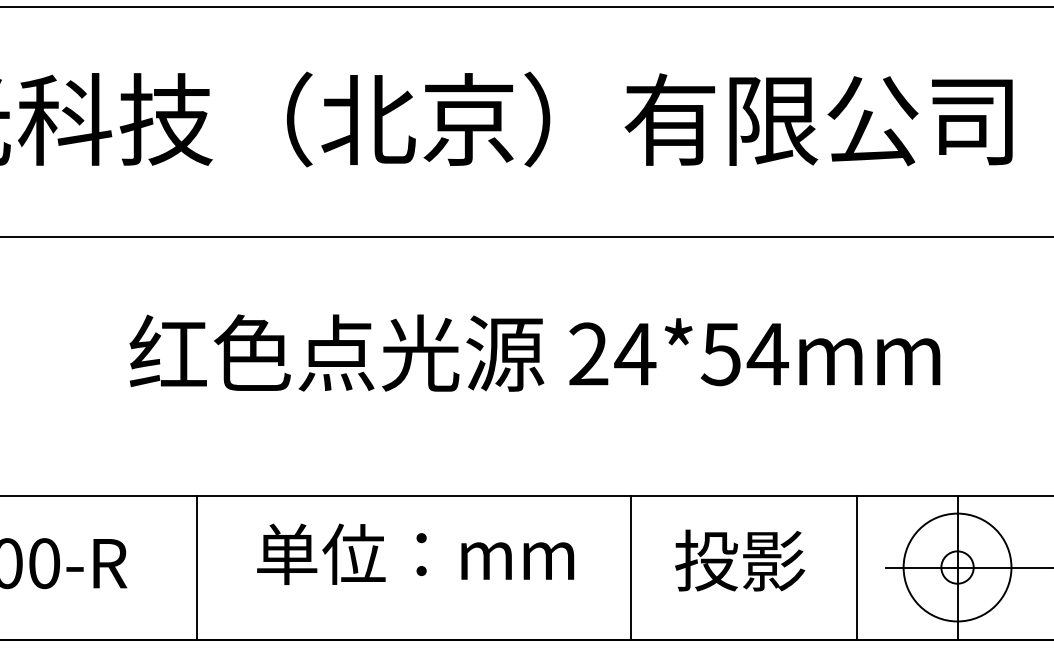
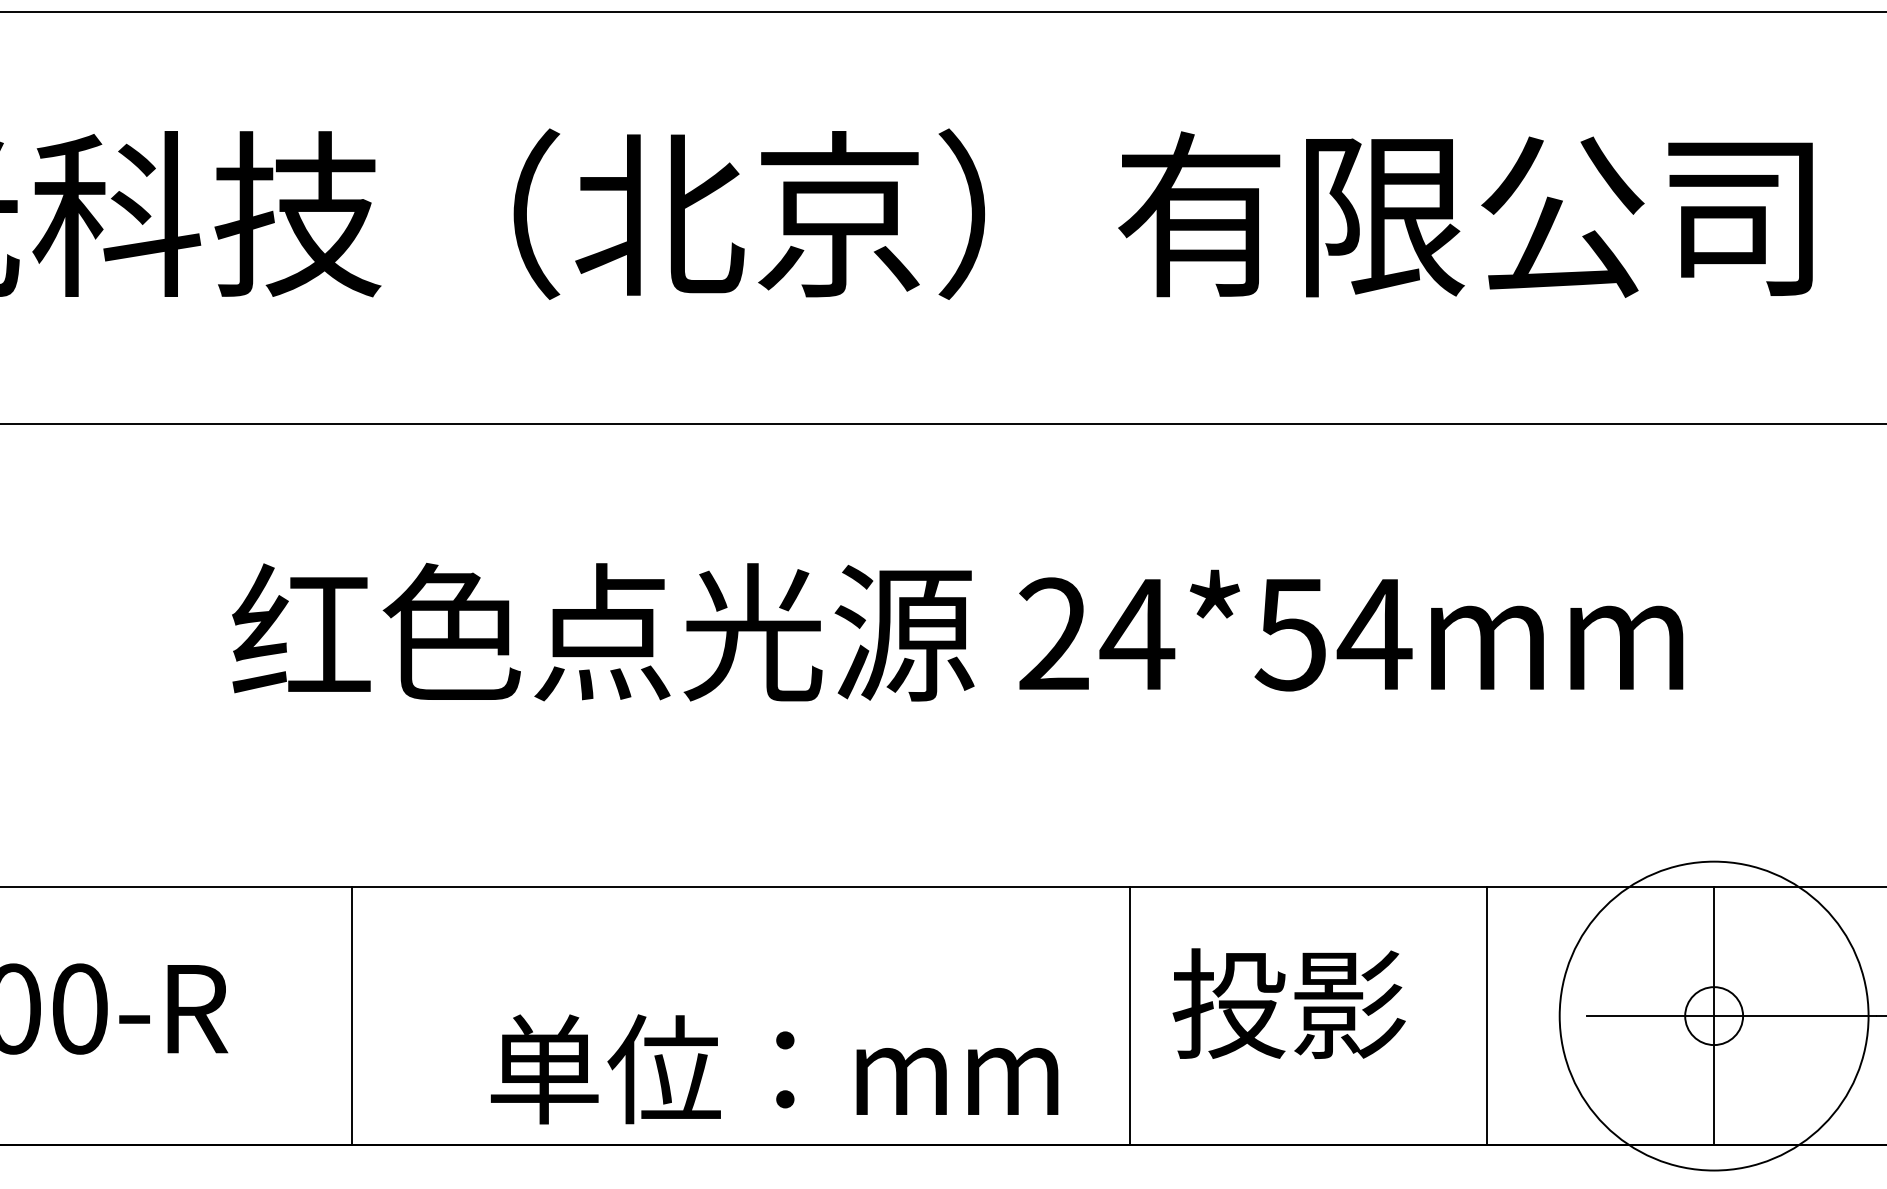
text: (415, 553) -> (774, 1067), moved
text: (740, 560) -> (1289, 1003), moved
line: (856, 567) -> (1486, 1016), moved
circle: (957, 567) -> (1714, 1016), size x1.6

